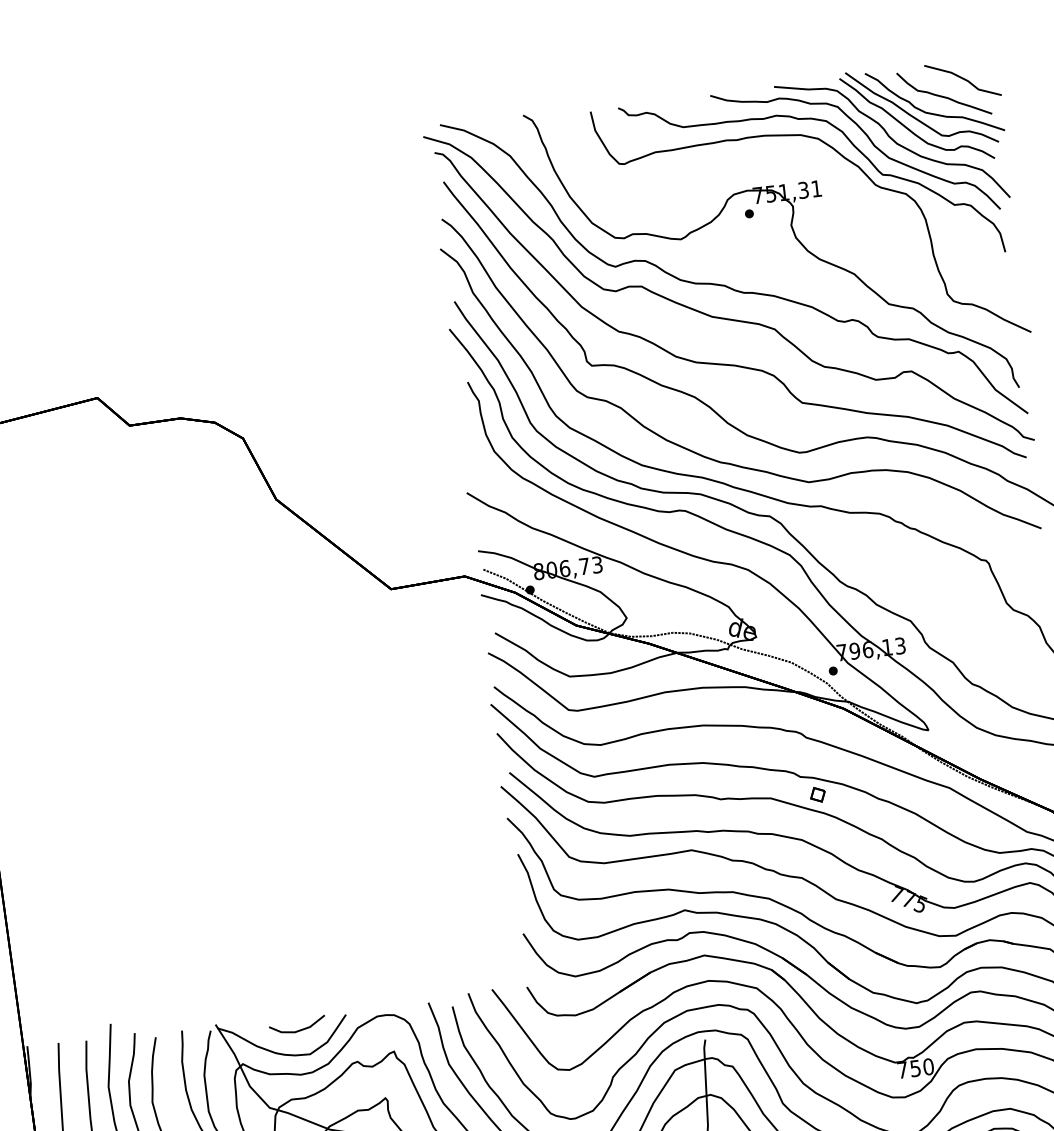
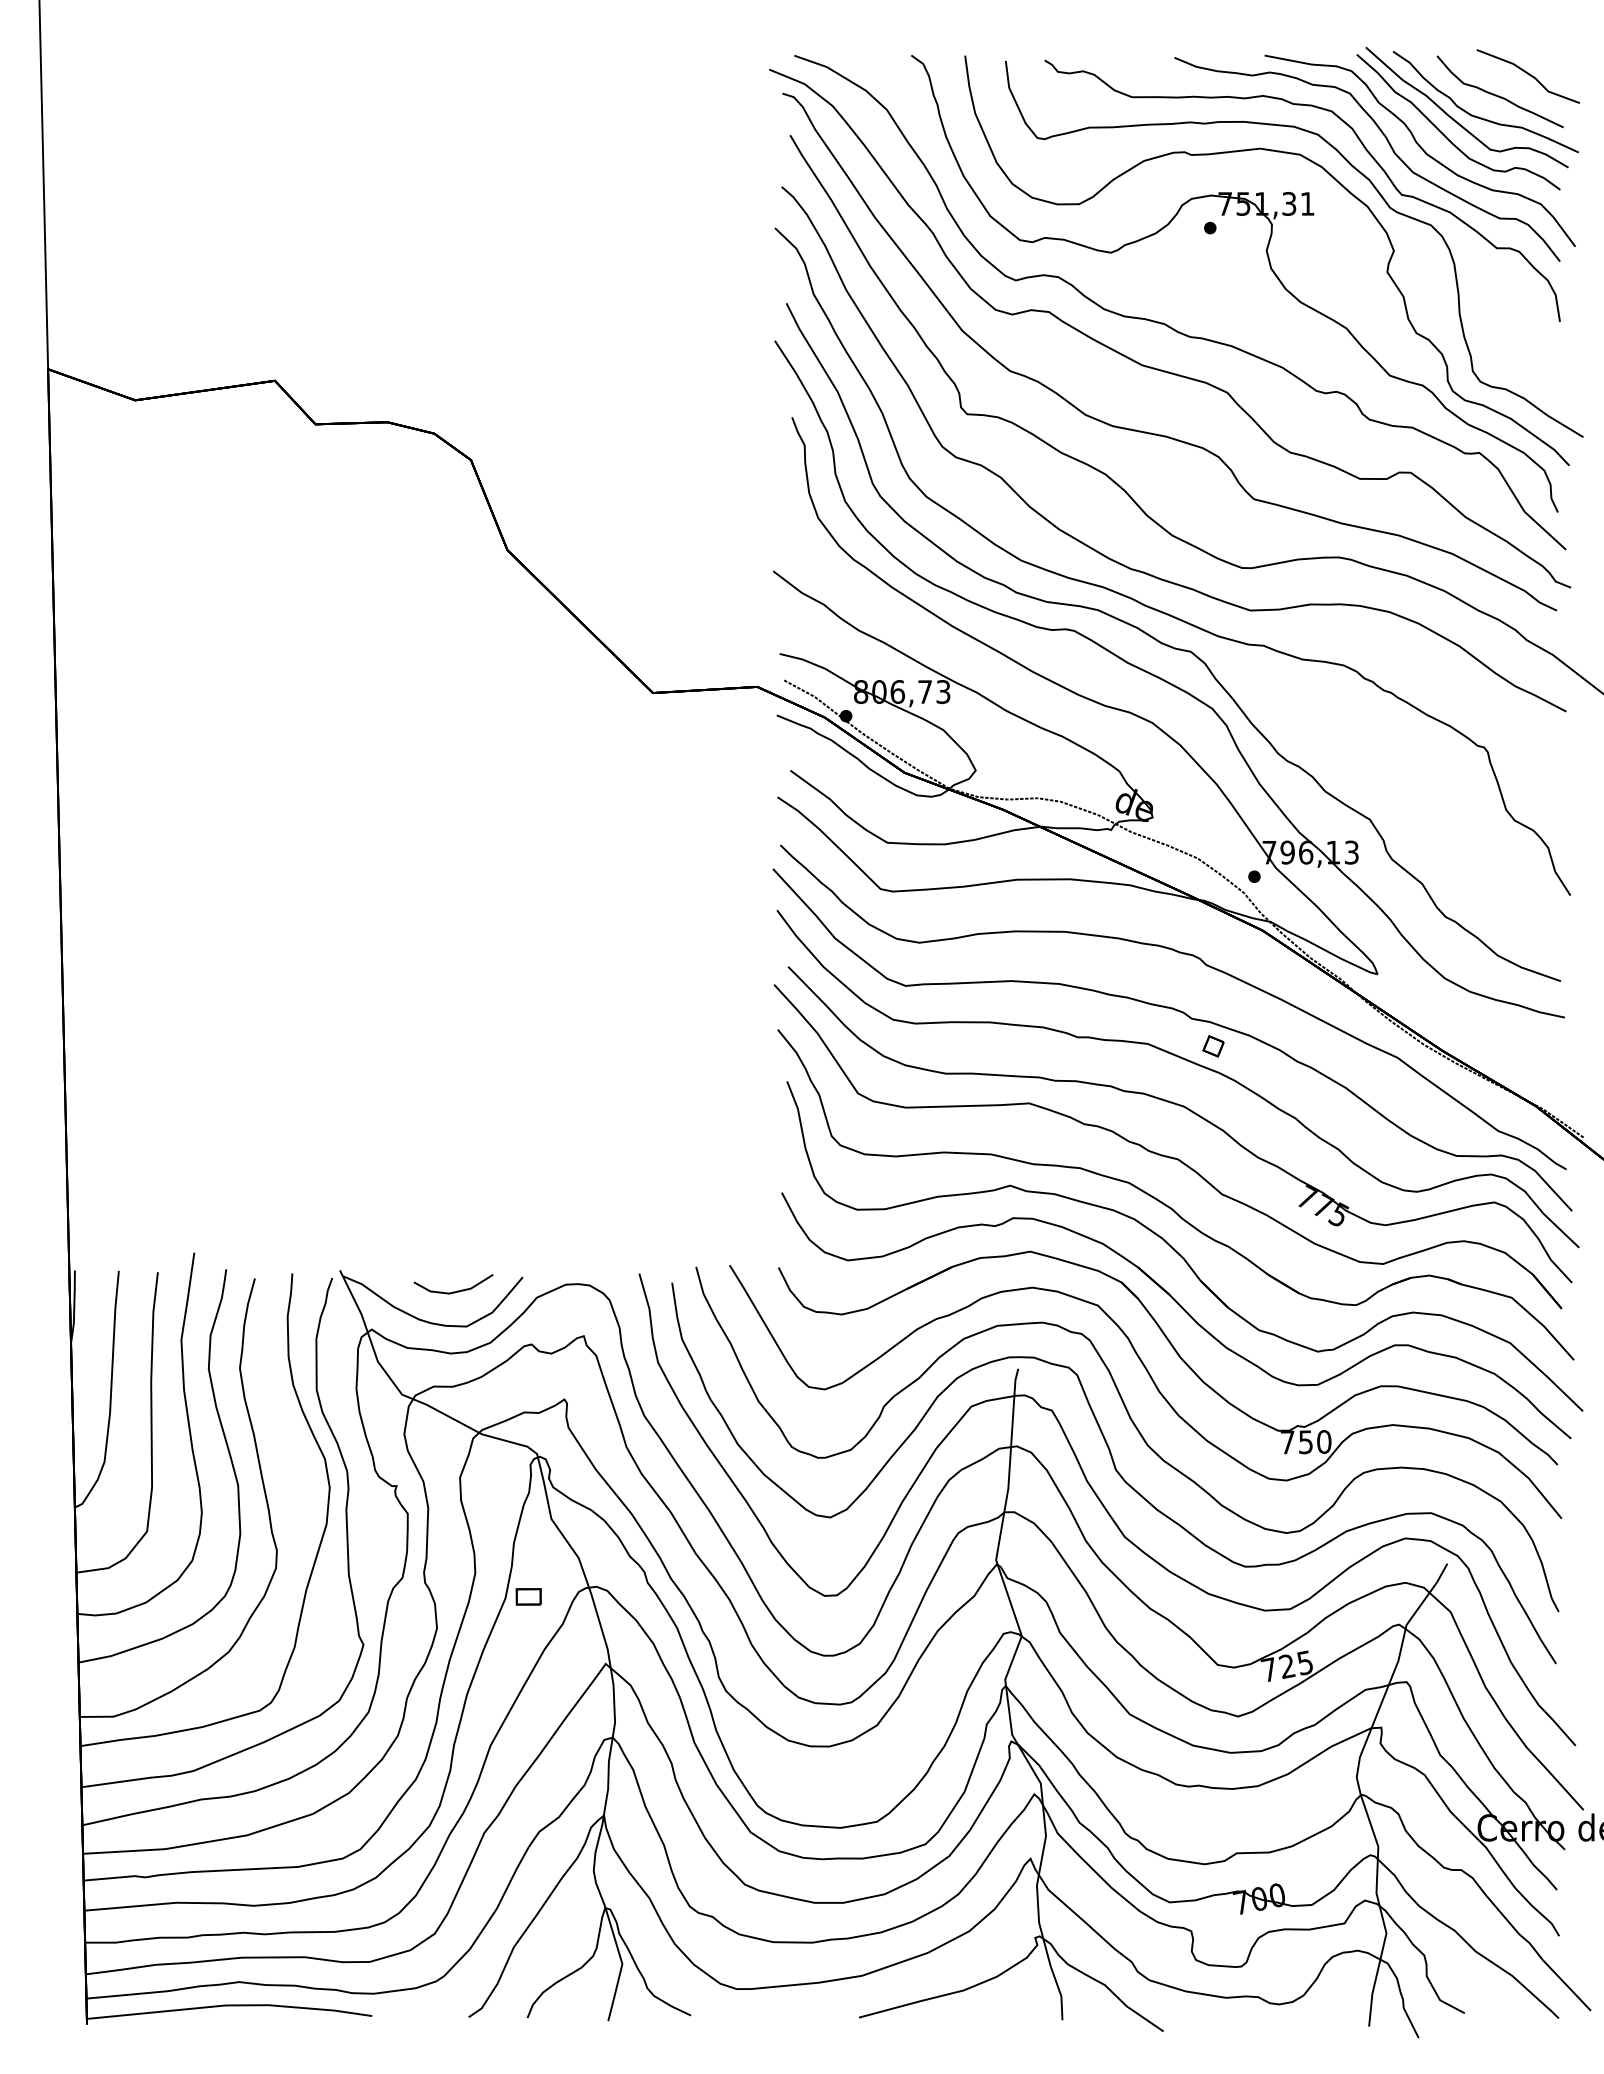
part: (838, 173) -> (1340, 185), added

